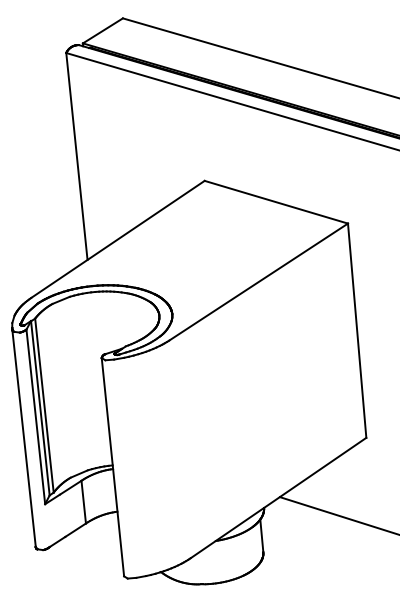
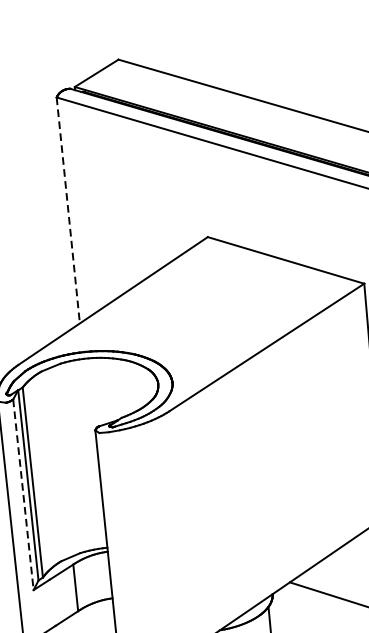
line: (76, 156) -> (67, 210), solid -> dashed
line: (35, 416) -> (23, 494), solid -> dashed

